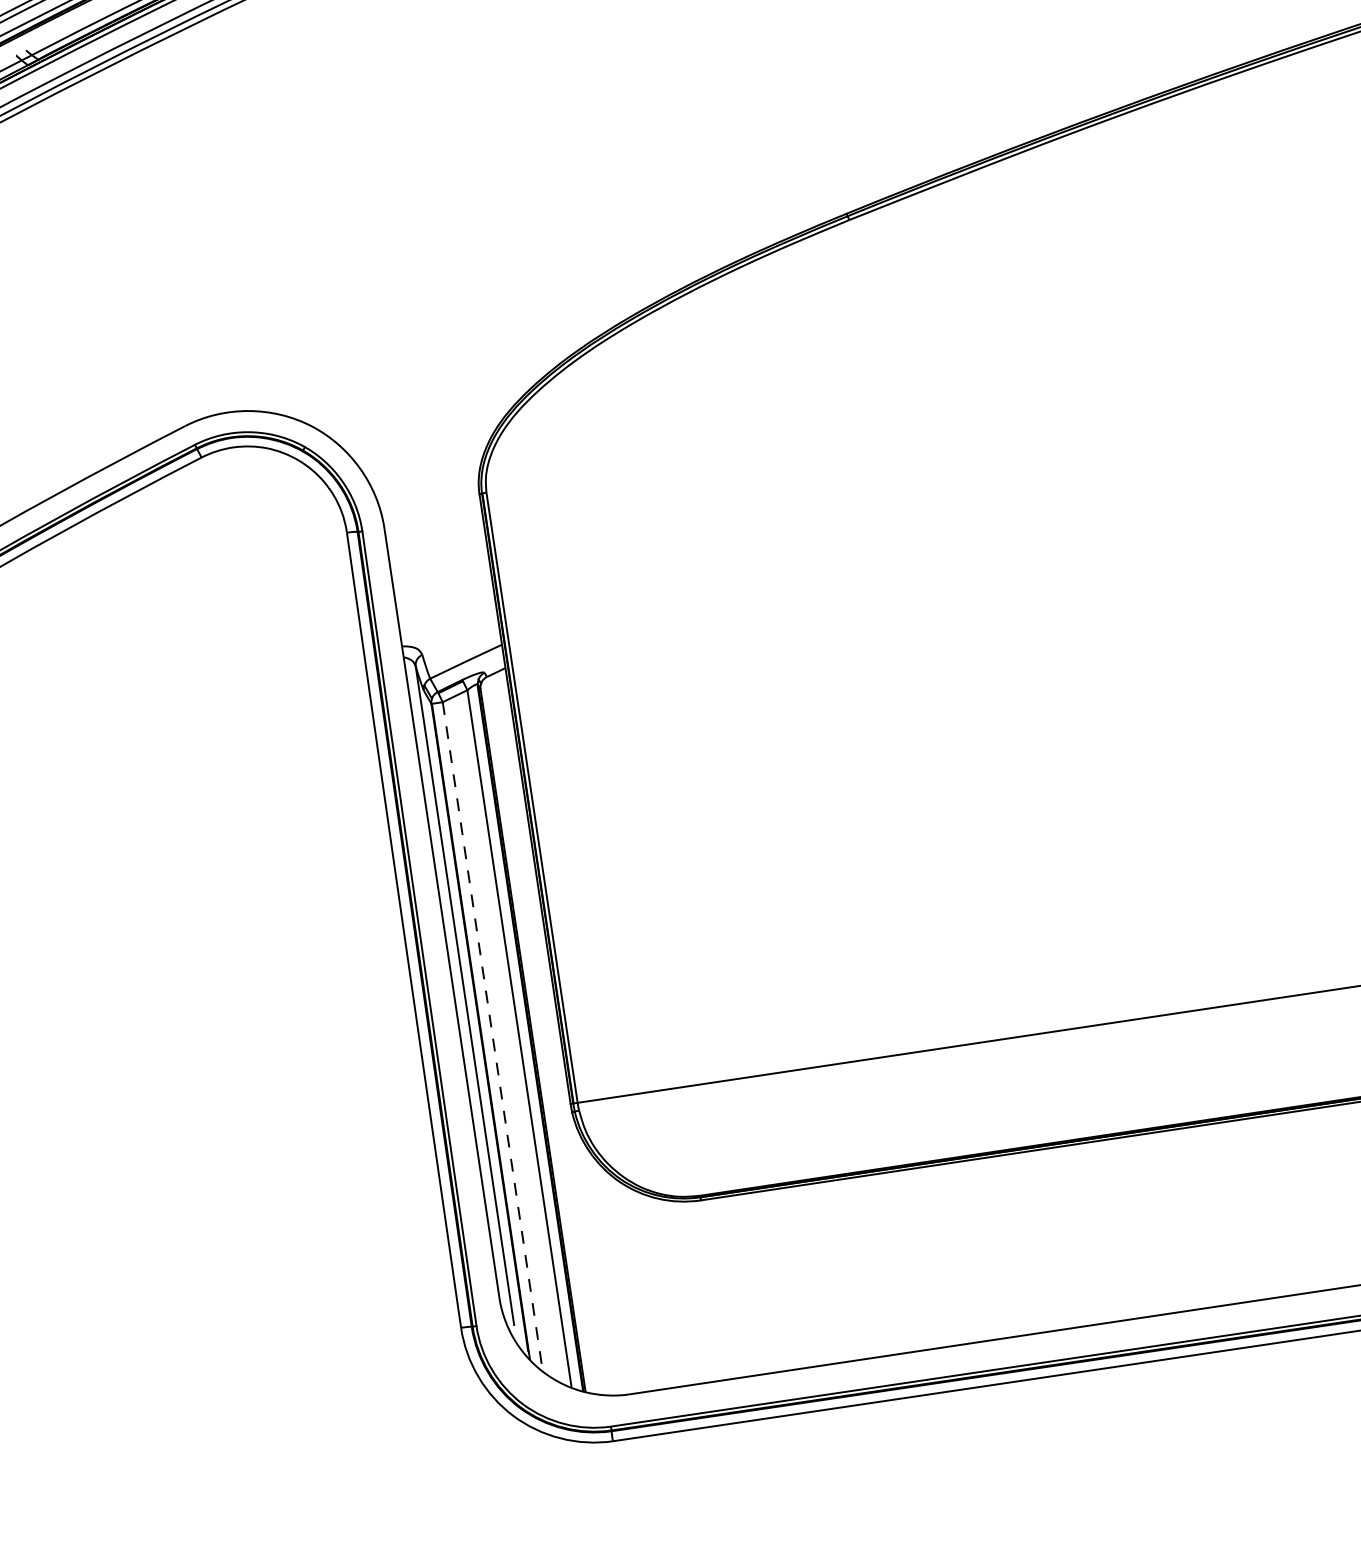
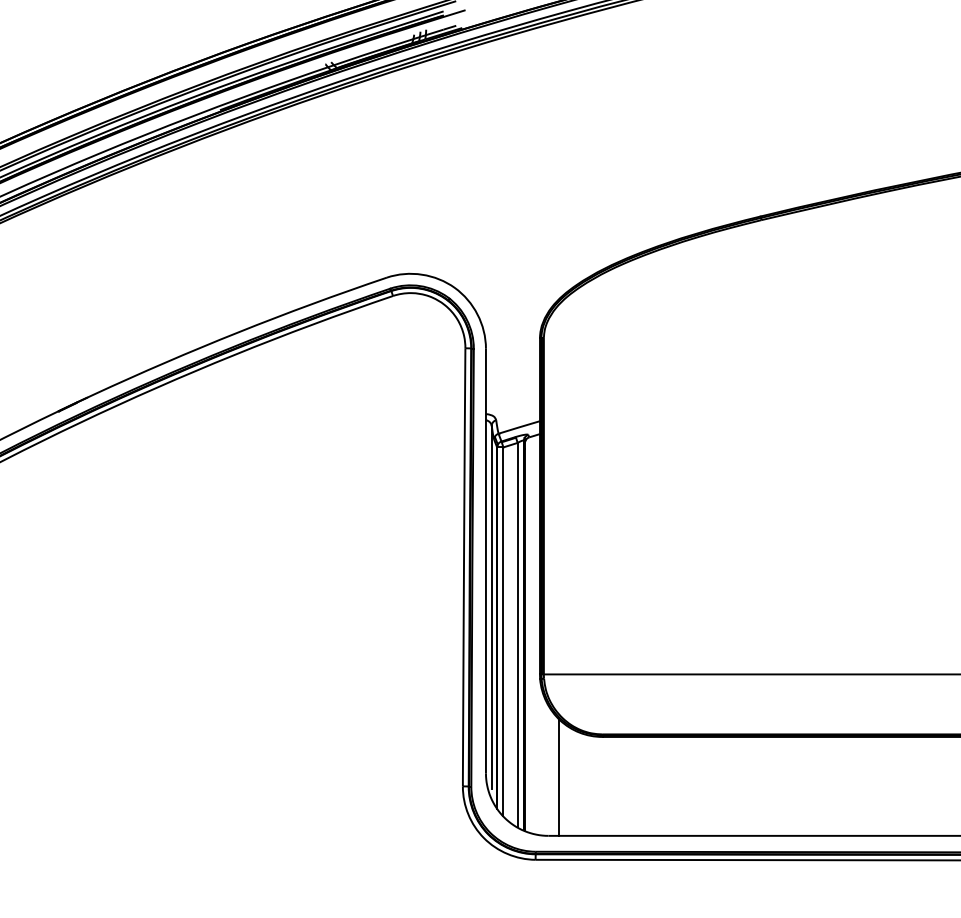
line: (492, 1035) -> (503, 631), dashed -> solid
line: (631, 1283) -> (558, 776), added

